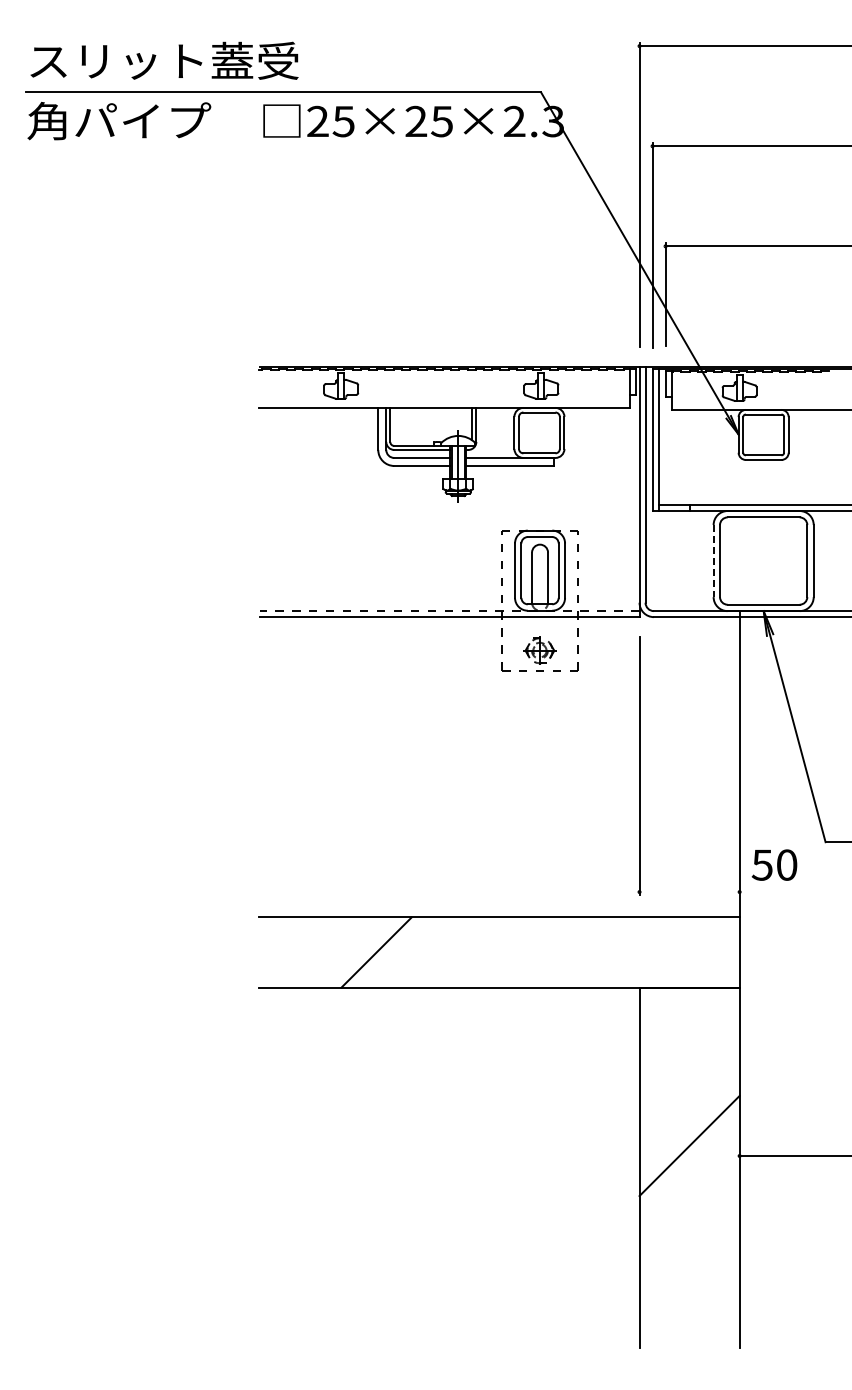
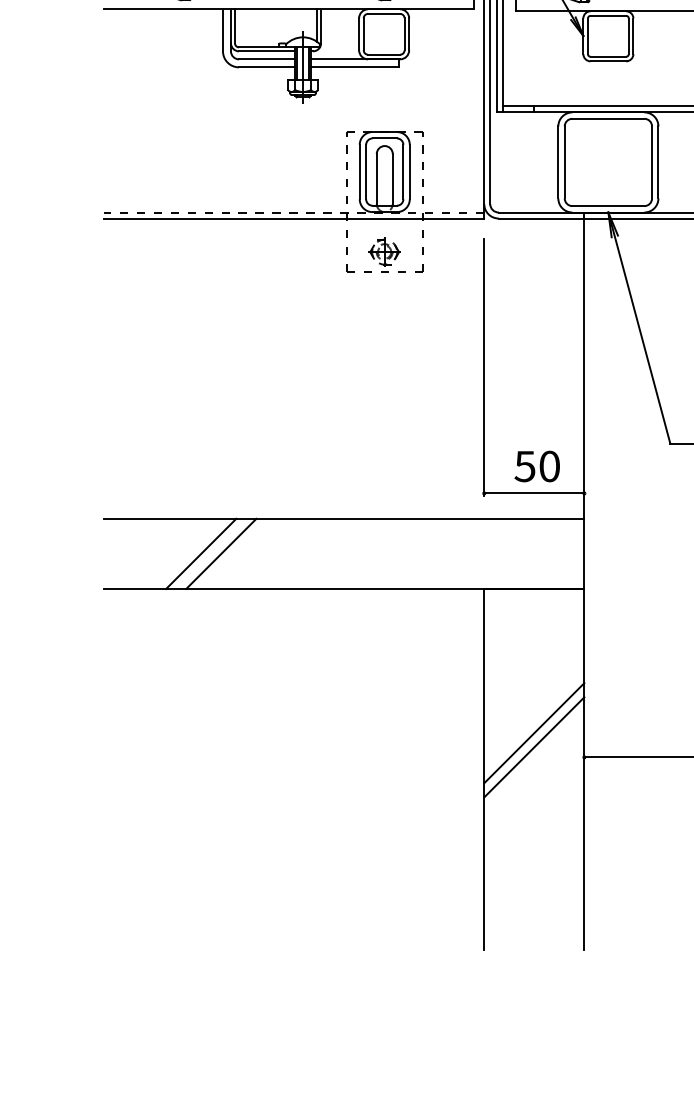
line: (713, 561) -> (558, 162), dashed -> solid
text: (774, 864) -> (537, 465), moved
line: (689, 892) -> (534, 493), added
line: (356, 952) -> (201, 553), added
line: (689, 1131) -> (534, 732), added

